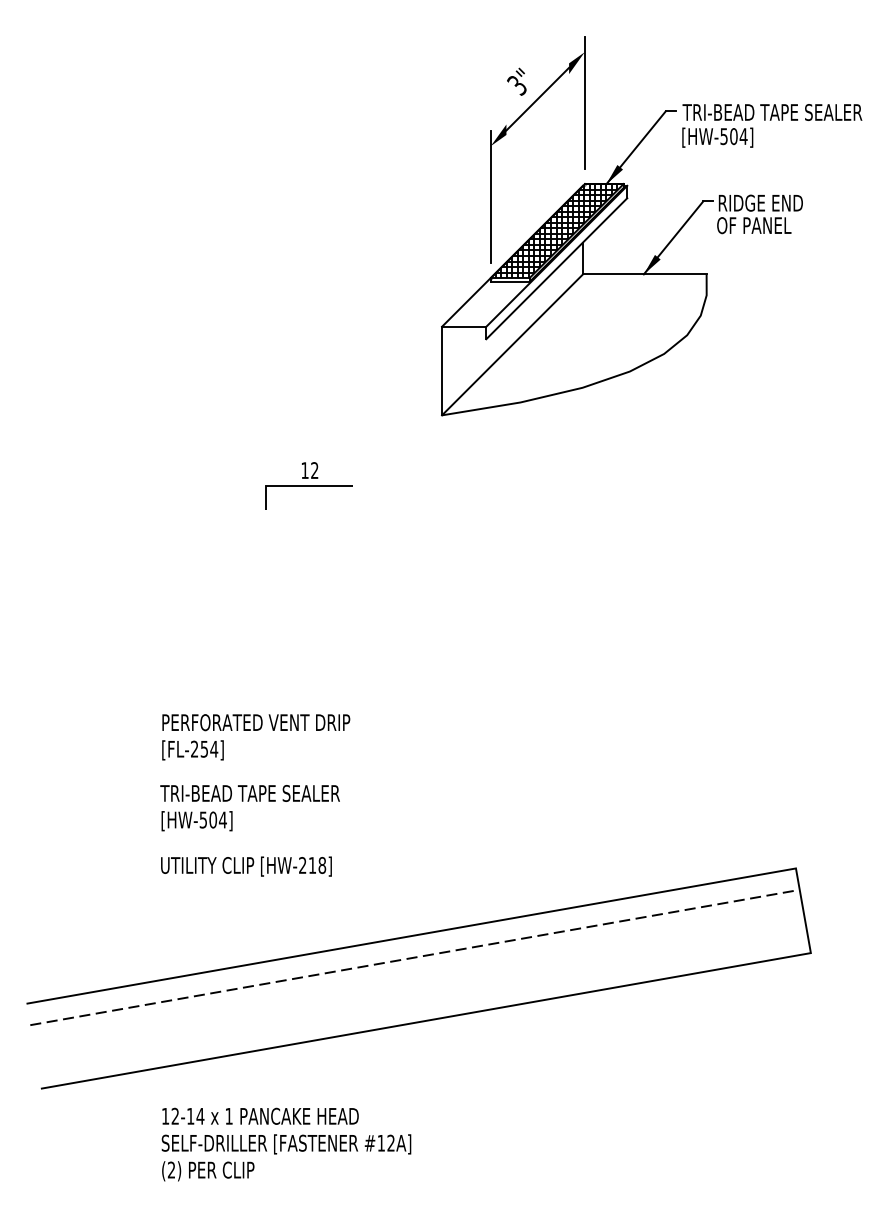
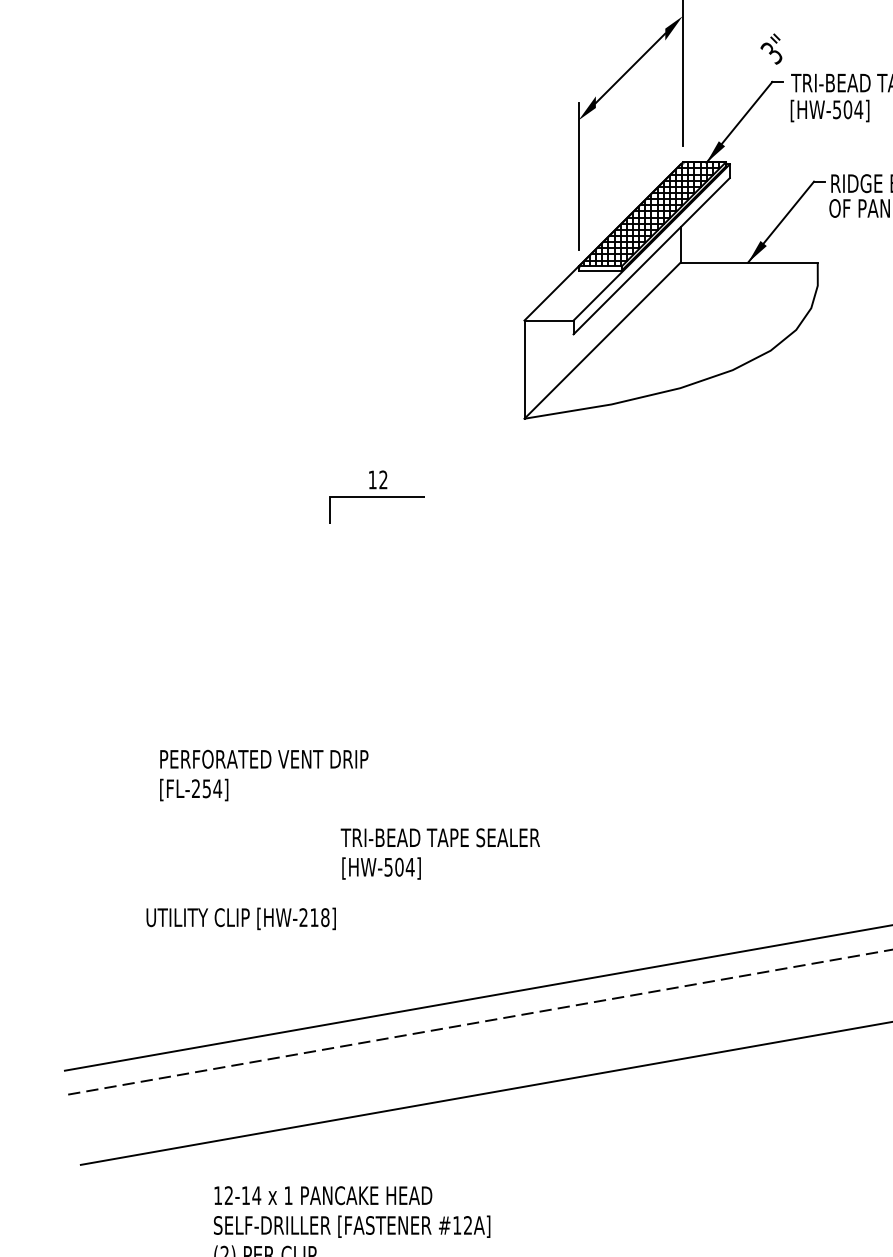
text: (516, 81) -> (771, 48), moved
text: (256, 737) -> (264, 775), moved
text: (249, 808) -> (439, 854), moved
text: (246, 866) -> (241, 918), moved

